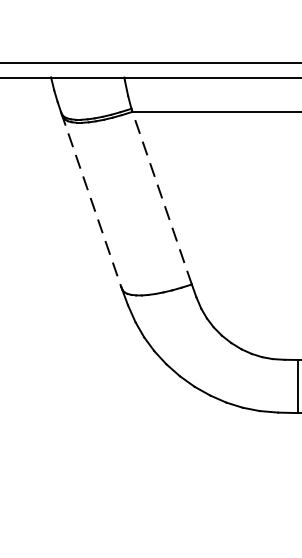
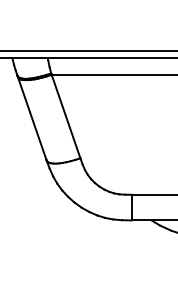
line: (160, 197) -> (65, 116), dashed -> solid
line: (90, 199) -> (31, 117), dashed -> solid

